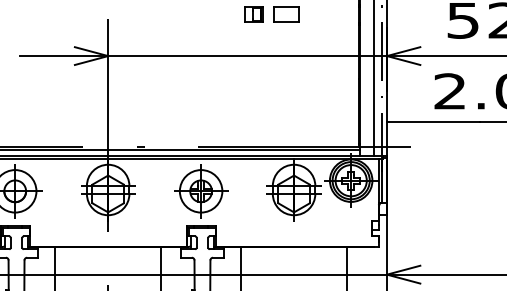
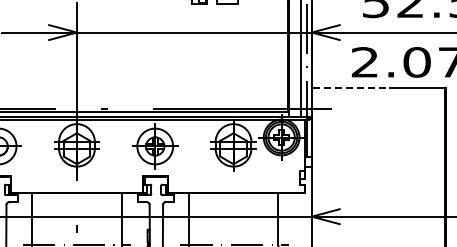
line: (435, 122) -> (352, 88), solid -> dashed

